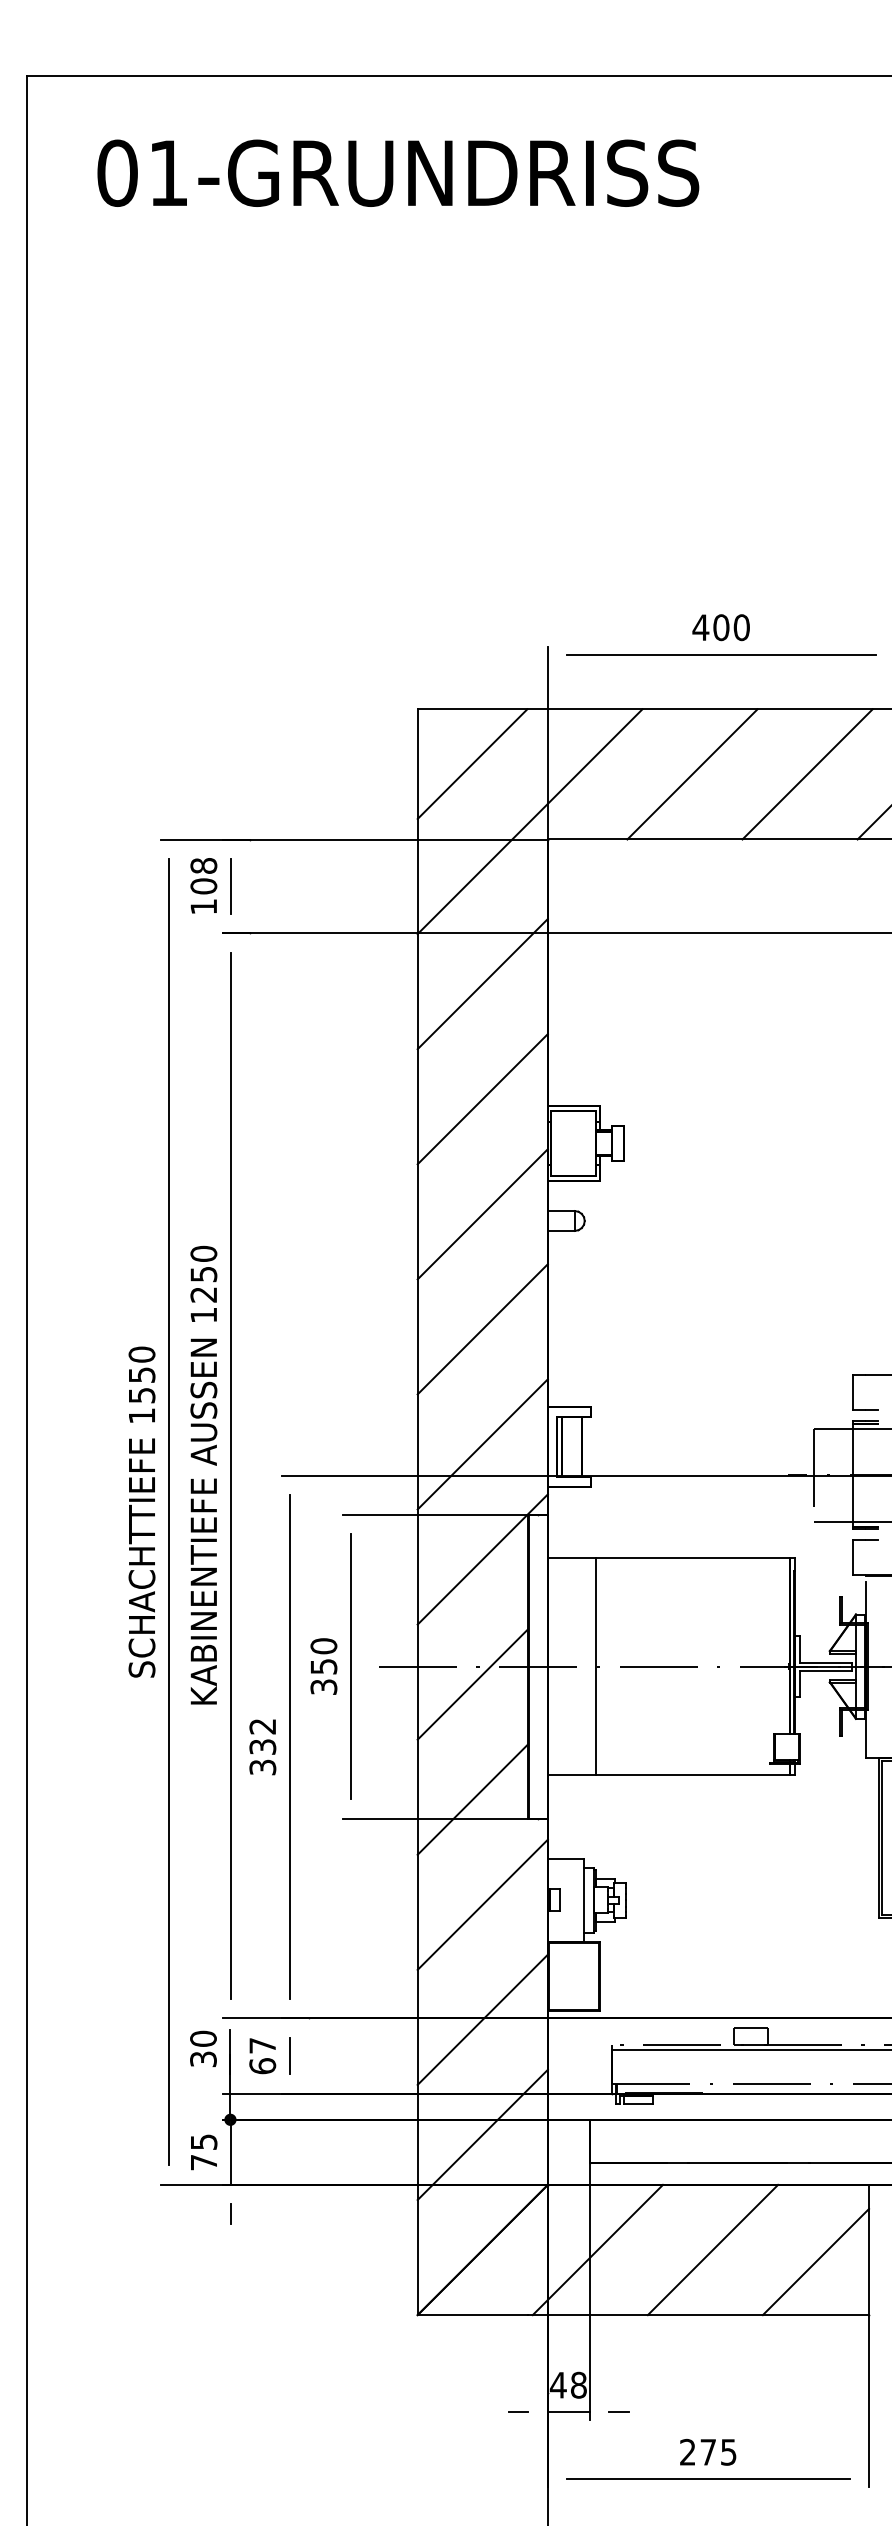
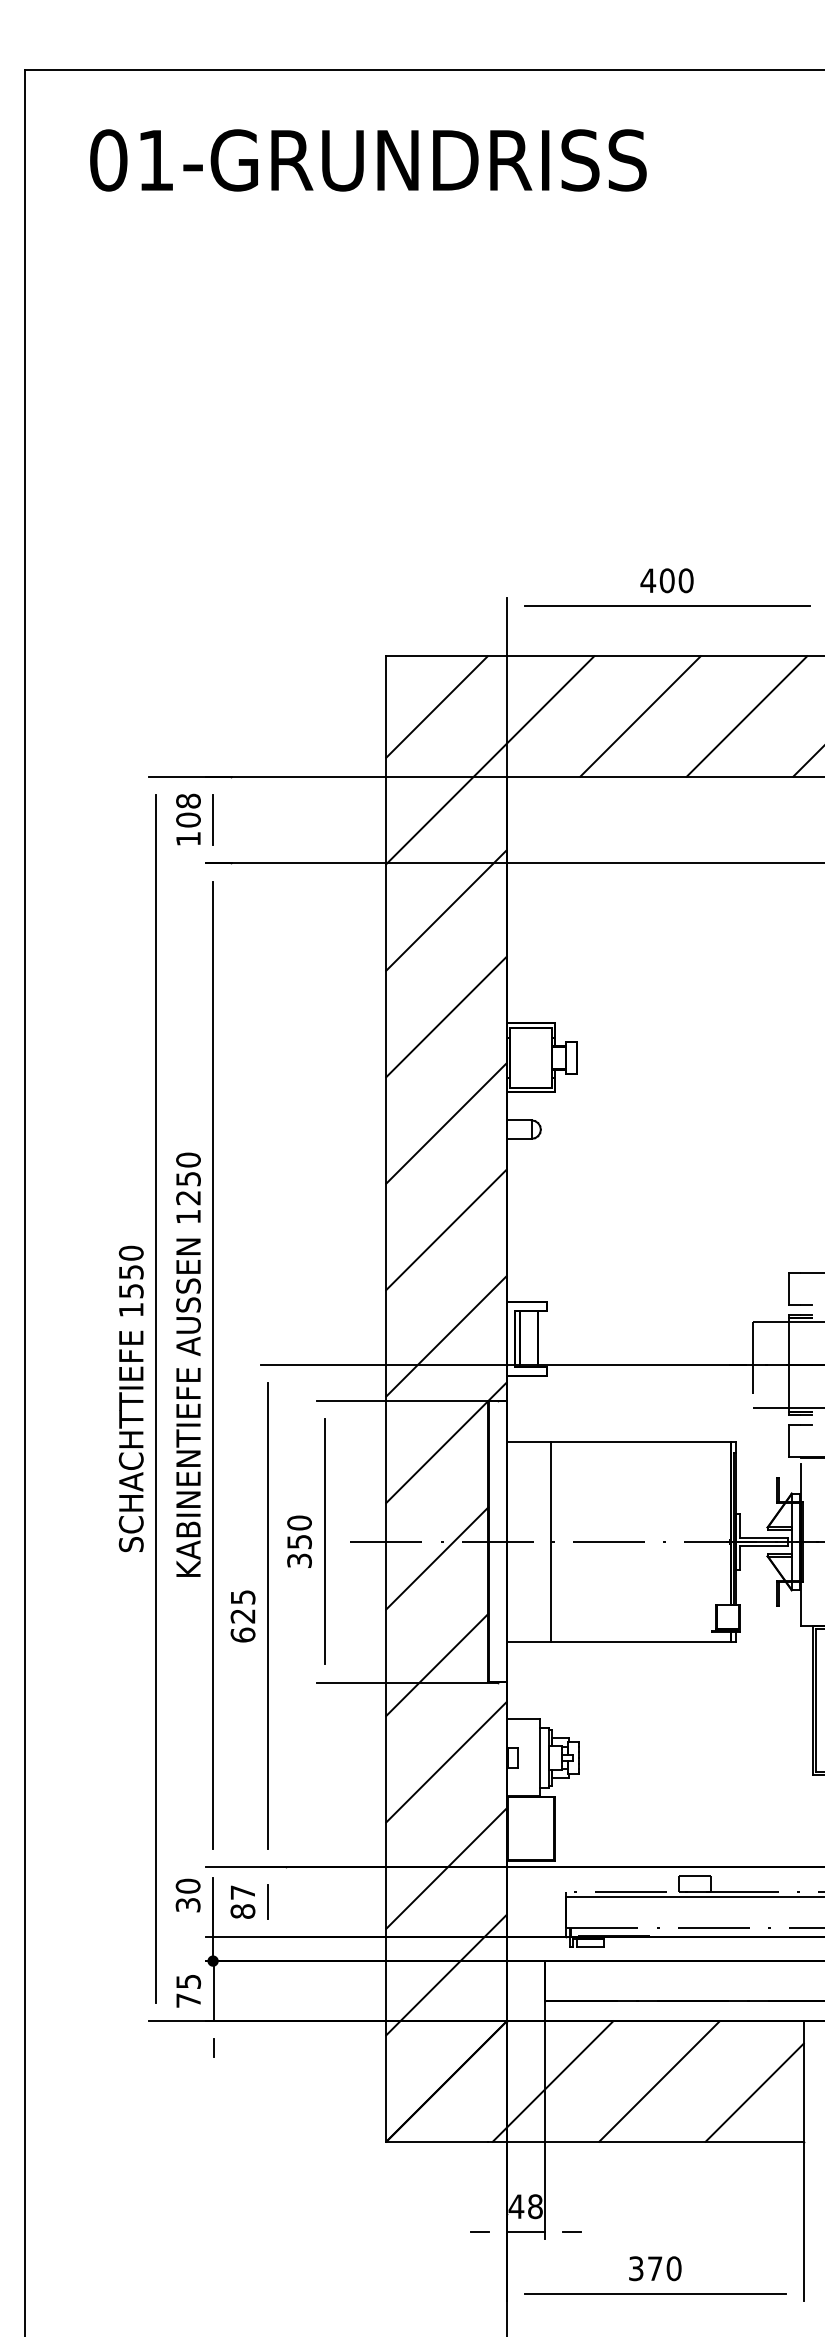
text: (262, 1747) -> (242, 1616), 332 -> 625
text: (262, 2066) -> (242, 1911), 67 -> 87
text: (708, 2452) -> (655, 2268), 275 -> 370

